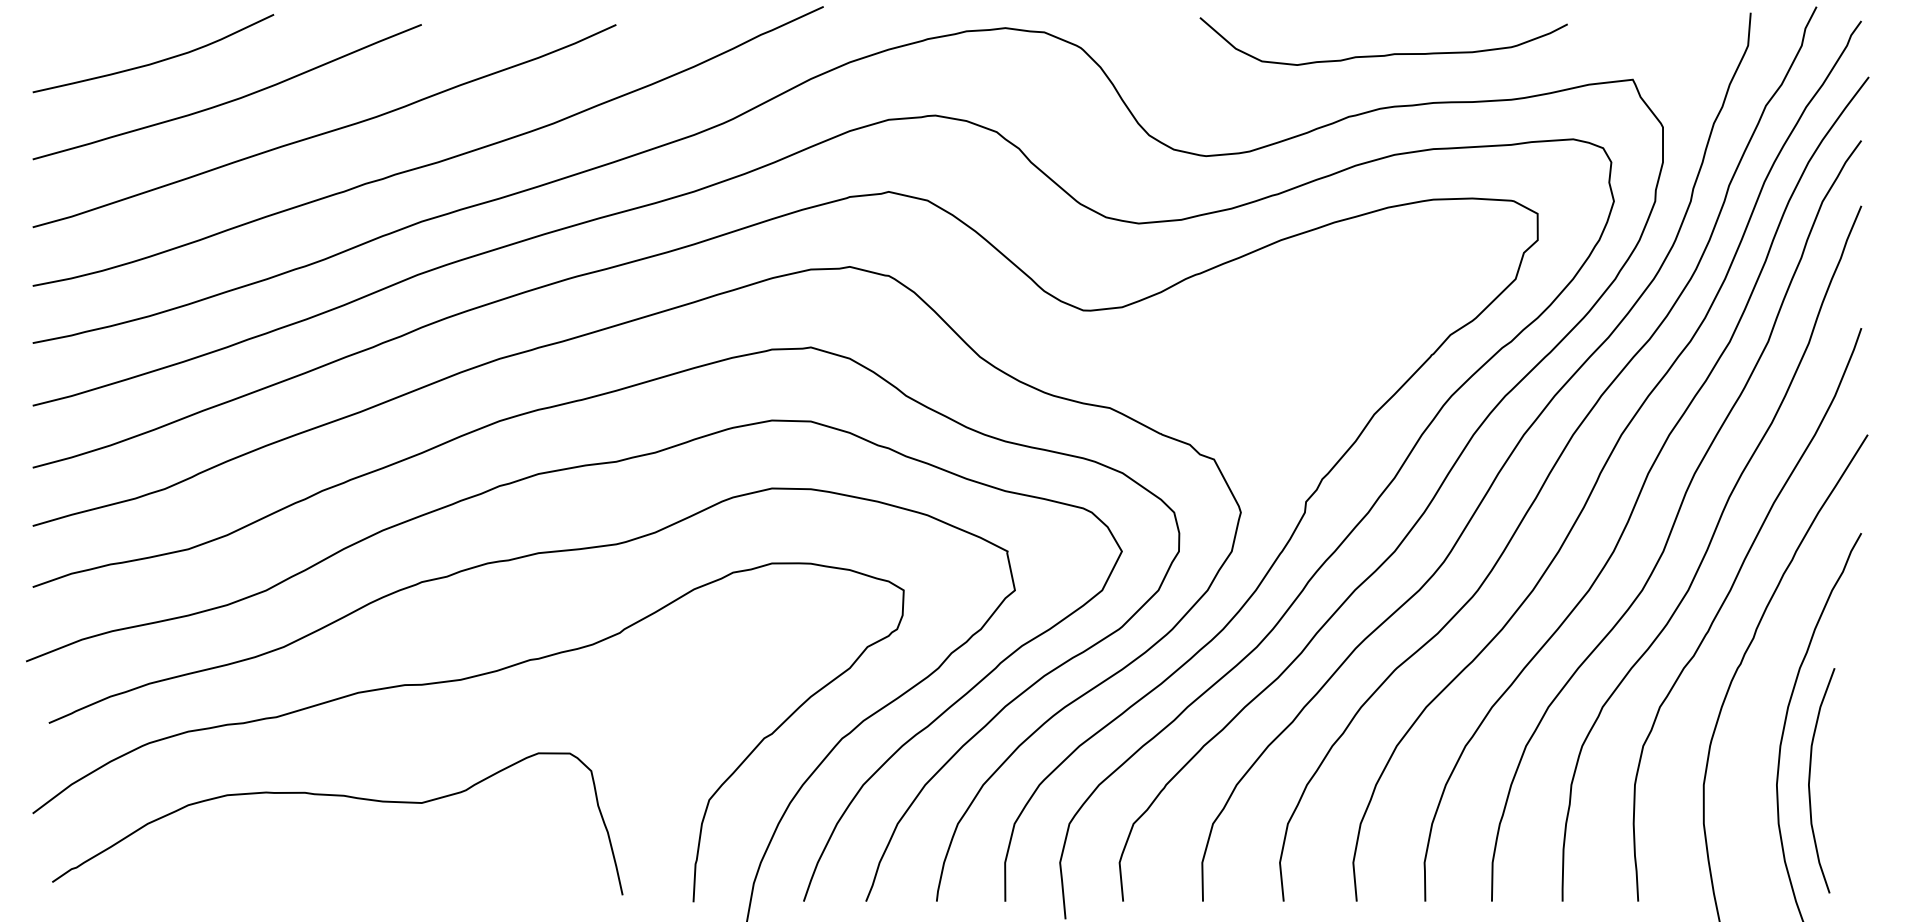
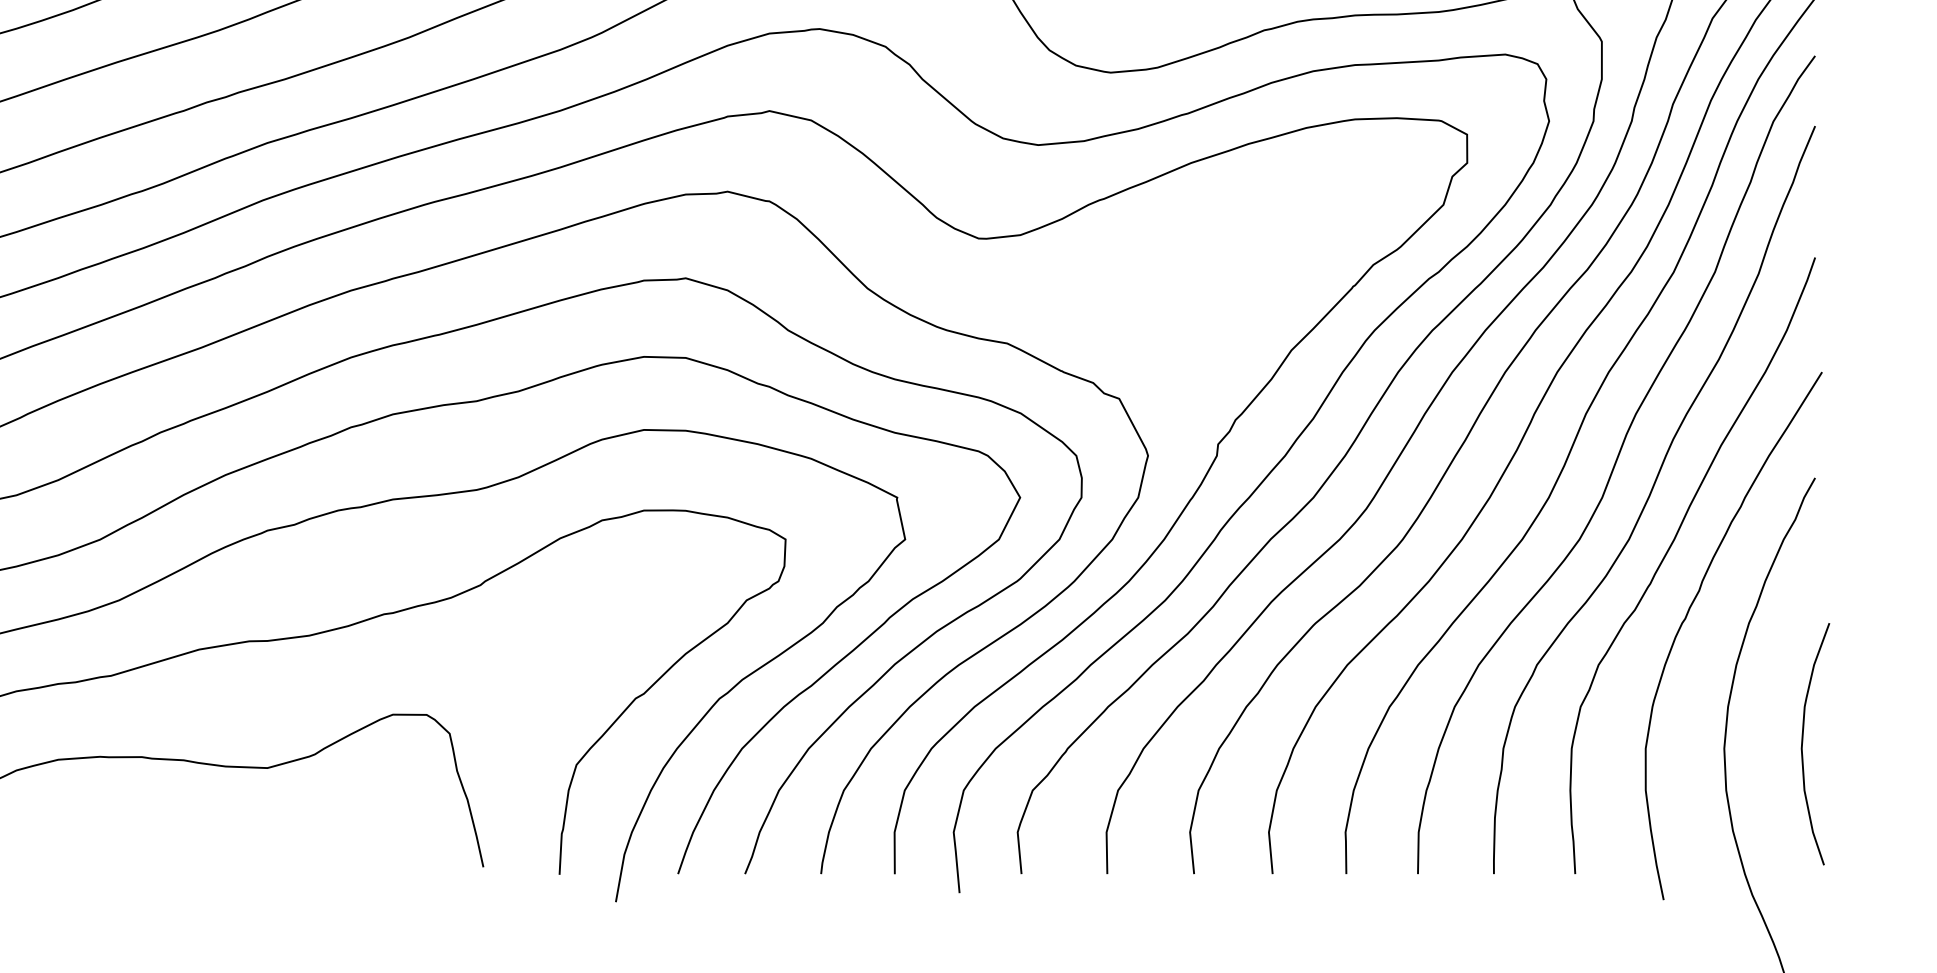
curve: (1810, 780) -> (1803, 743), moved

